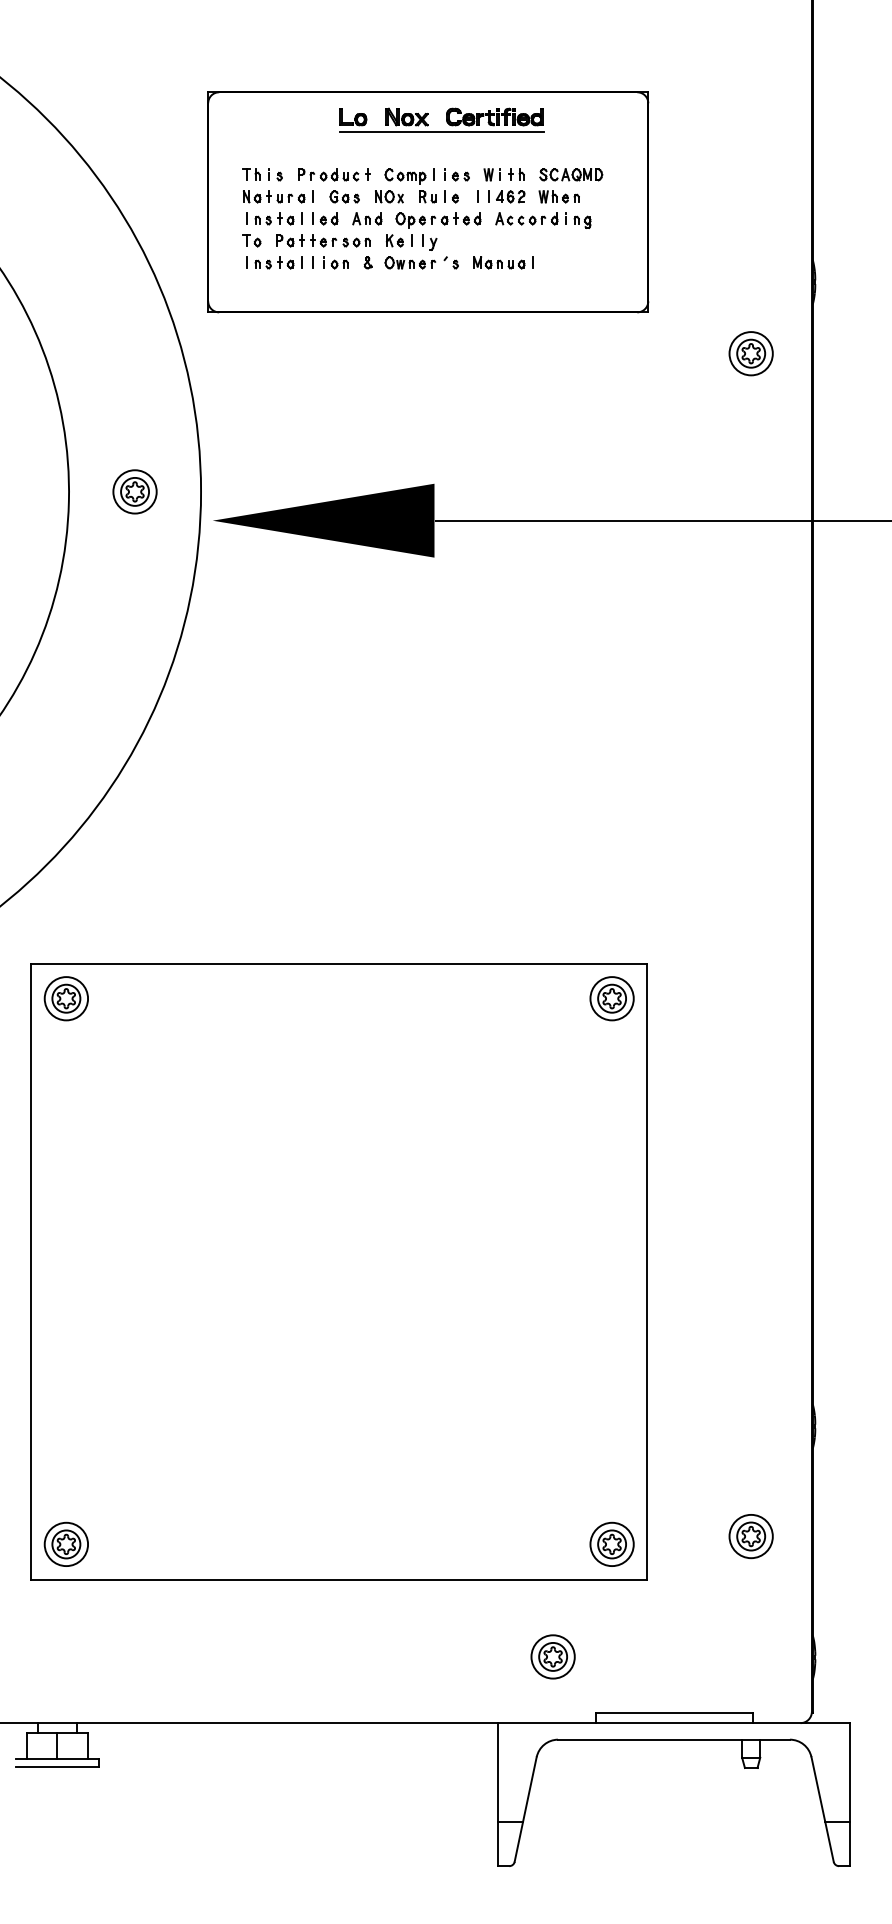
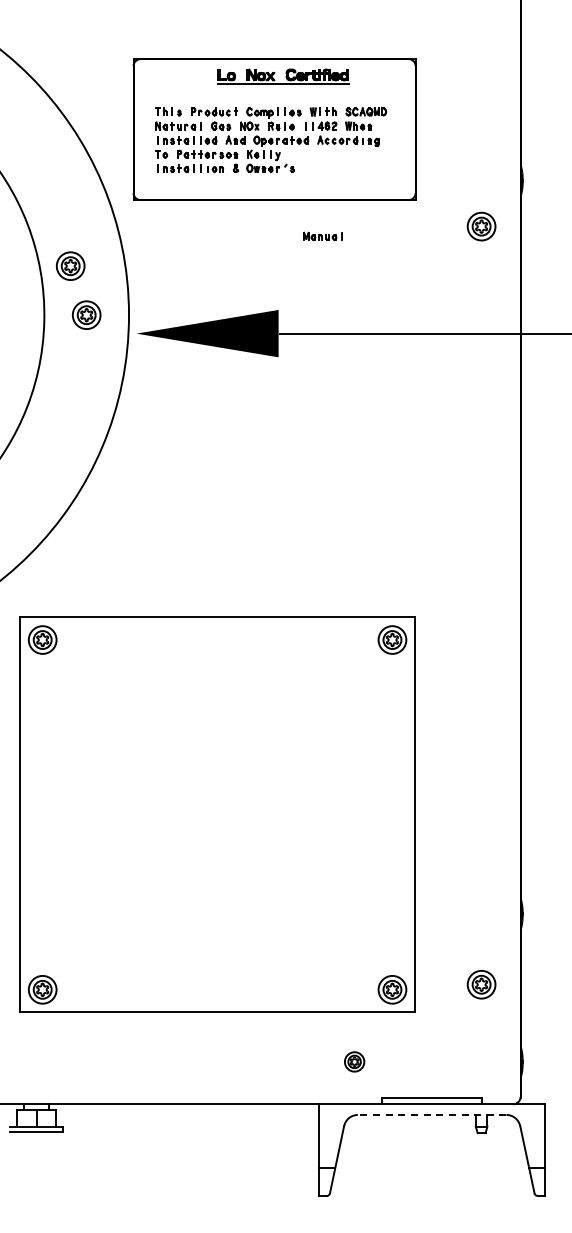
part: (502, 263) -> (322, 236), moved
part: (109, 414) -> (70, 265), added
part: (552, 1656) -> (354, 1061), size x0.7
line: (673, 1738) -> (431, 1114), solid -> dashed

